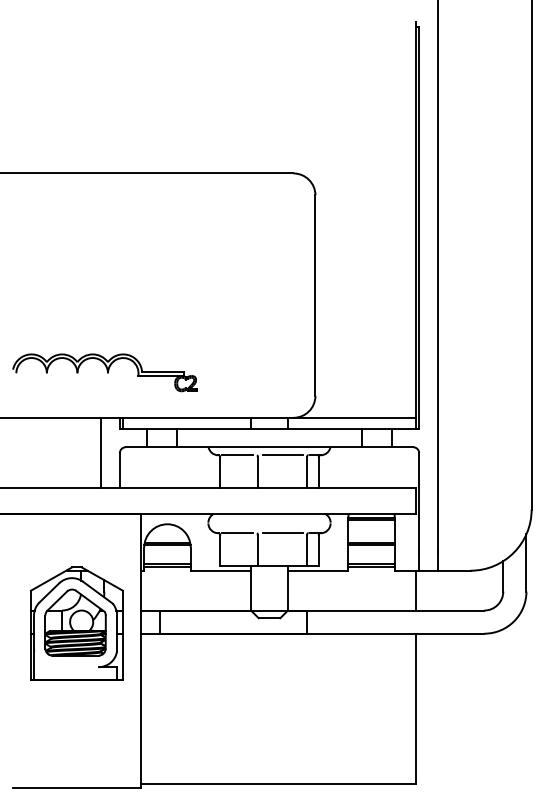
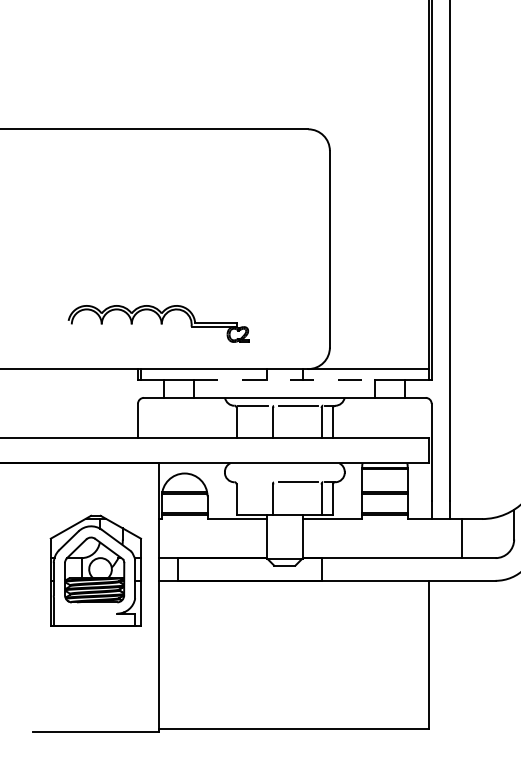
part: (104, 372) -> (158, 323), moved
line: (270, 428) -> (285, 379), solid -> dashed
line: (101, 452) -> (120, 403), removed
line: (237, 533) -> (253, 482), removed
line: (416, 590) -> (462, 538), moved

